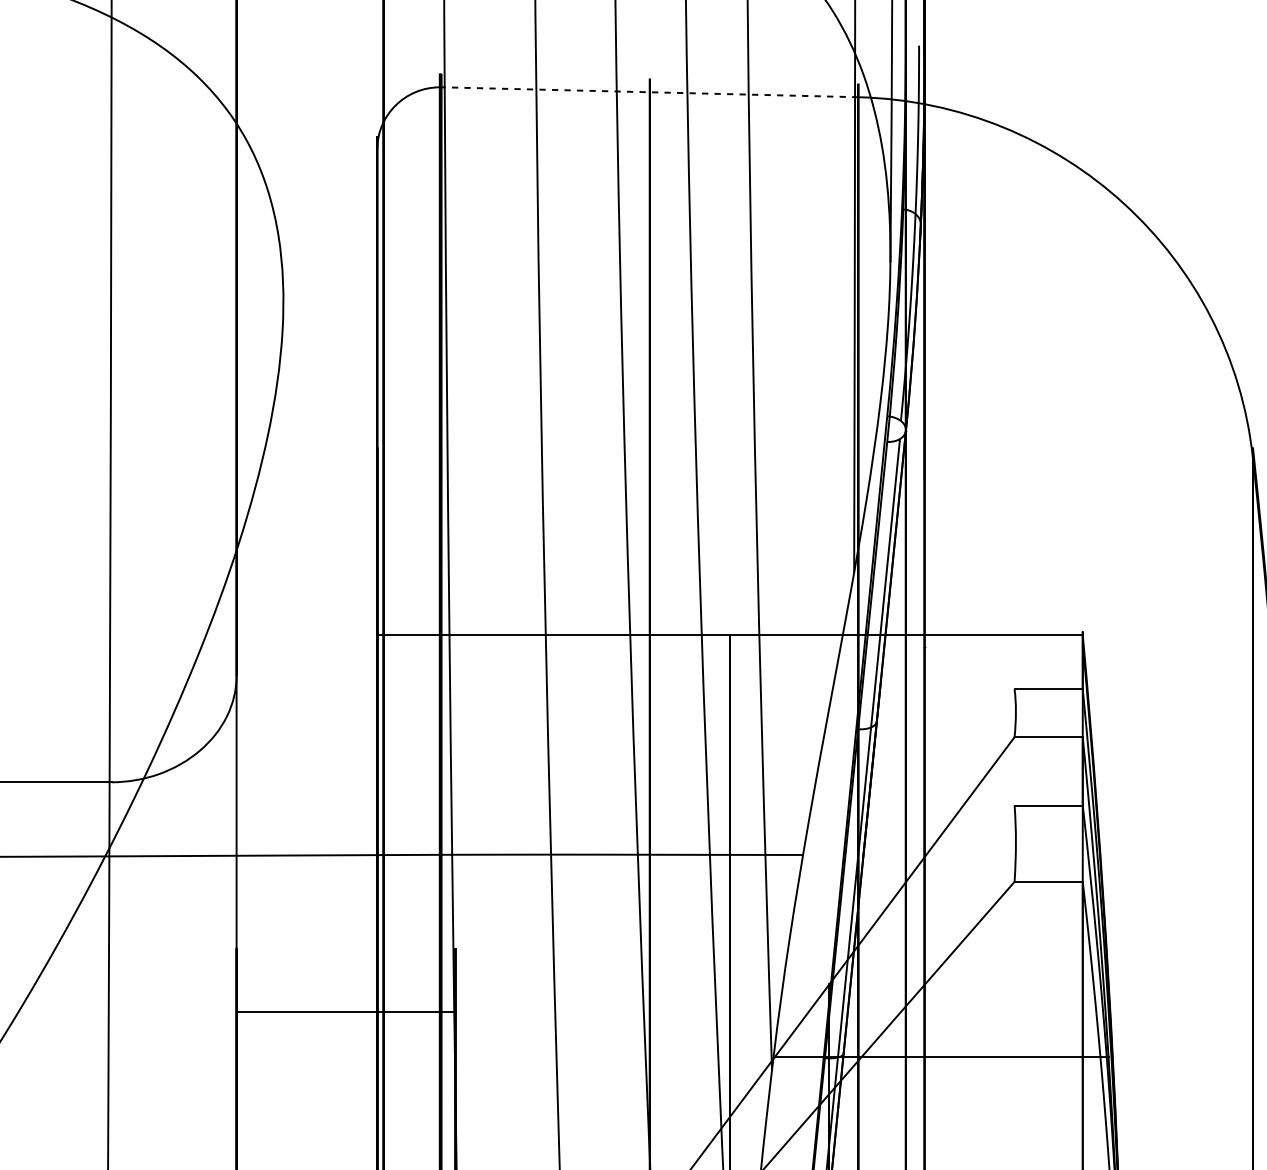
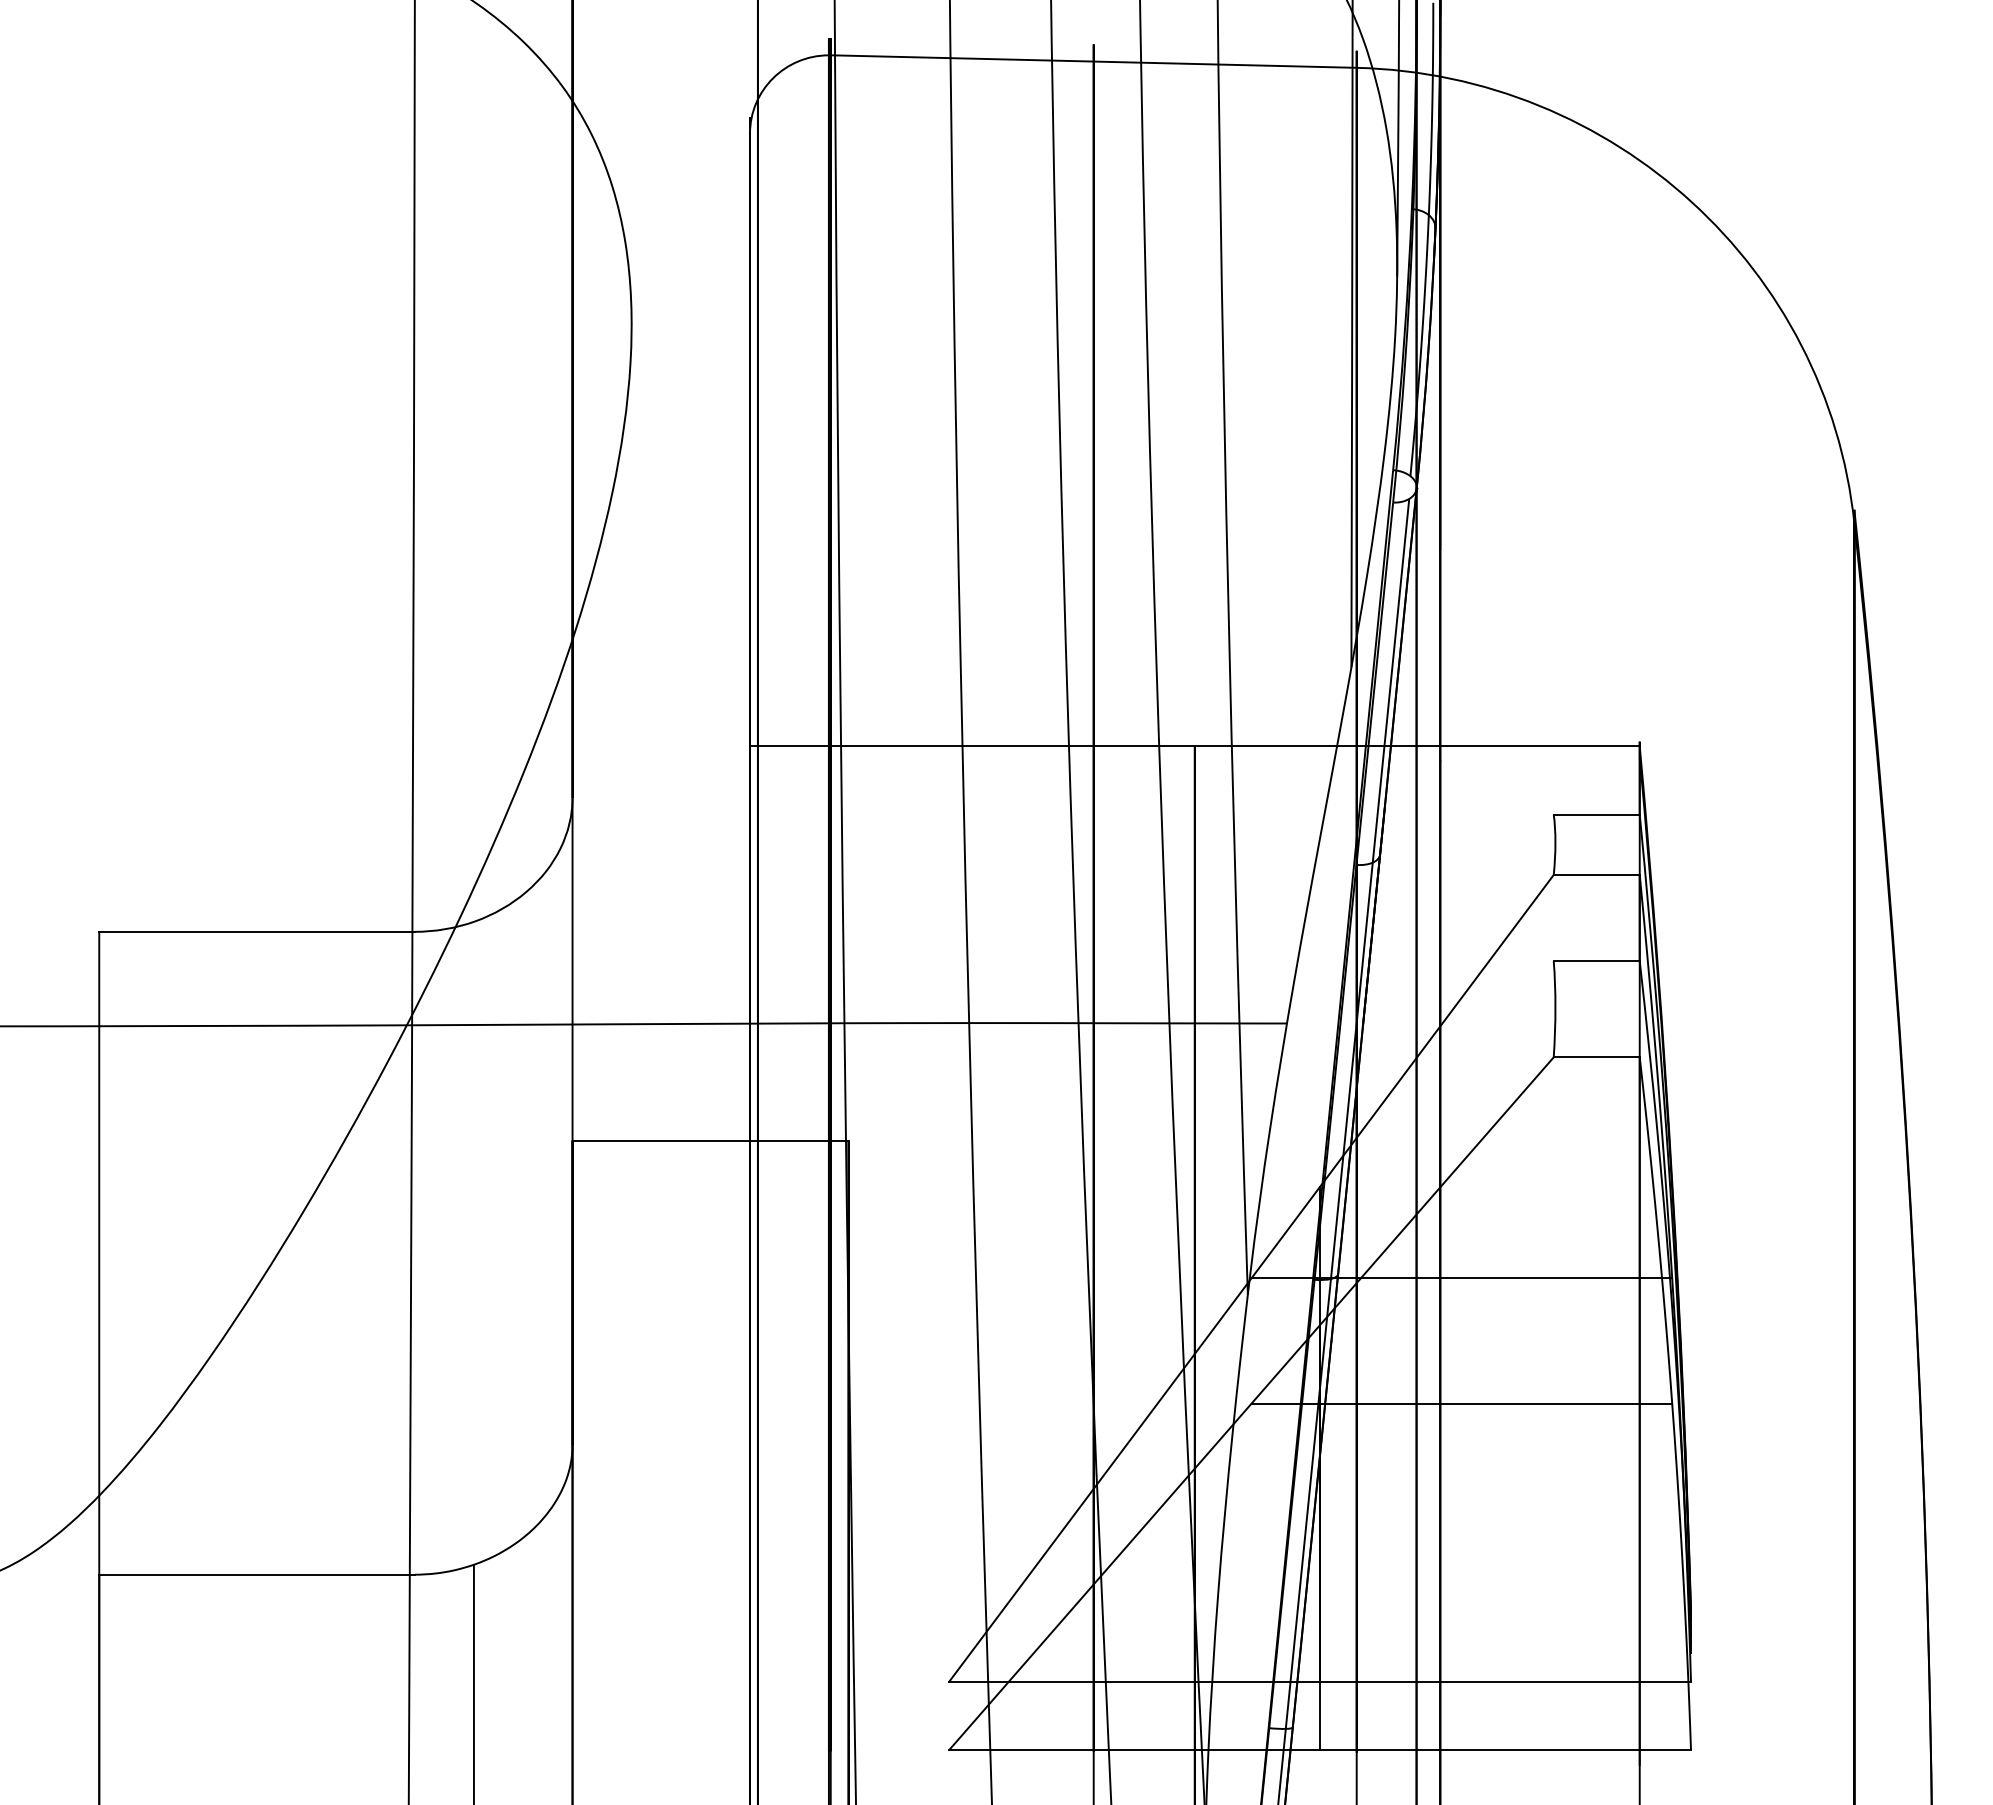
line: (649, 92) -> (1093, 61), dashed -> solid
line: (345, 1011) -> (710, 1140), moved
line: (941, 1156) -> (1461, 1403), added

